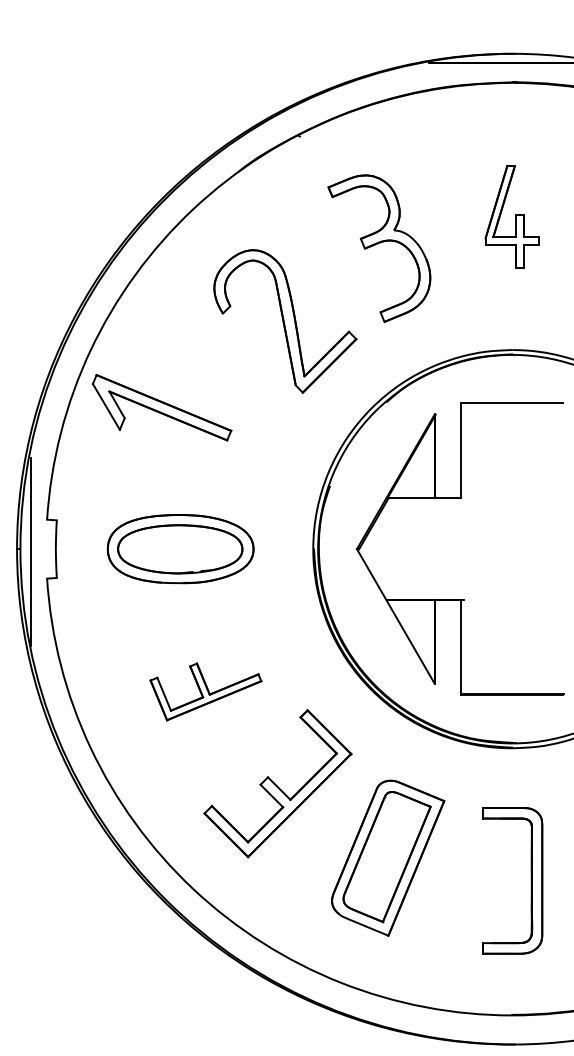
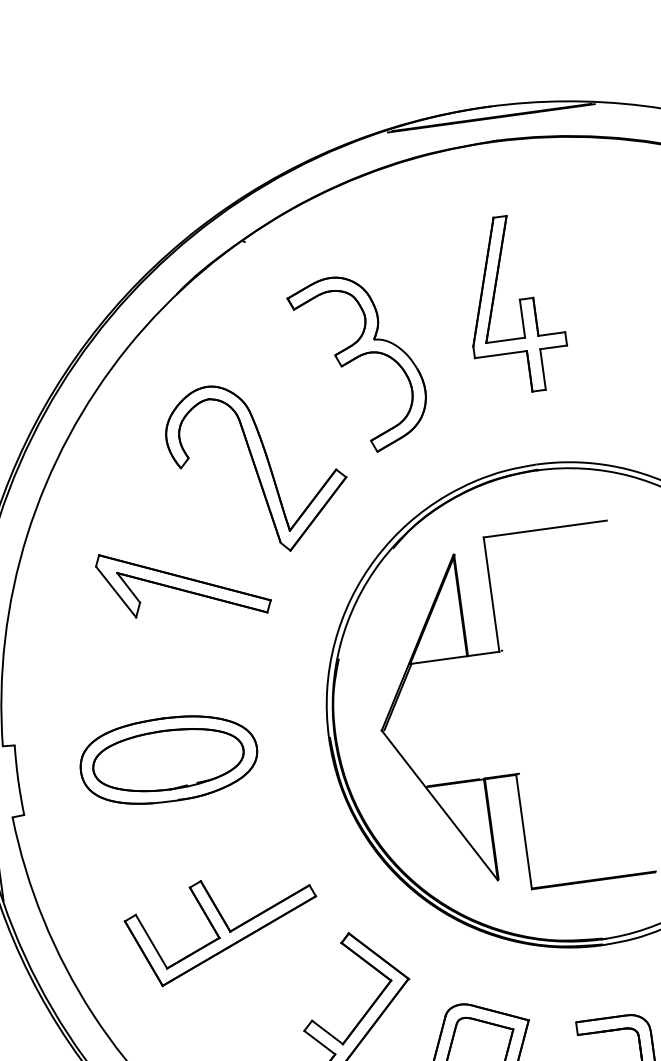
part: (512, 216) -> (514, 303), size x1.43
part: (161, 407) -> (182, 583), moved
part: (205, 691) -> (222, 927), size x1.43

